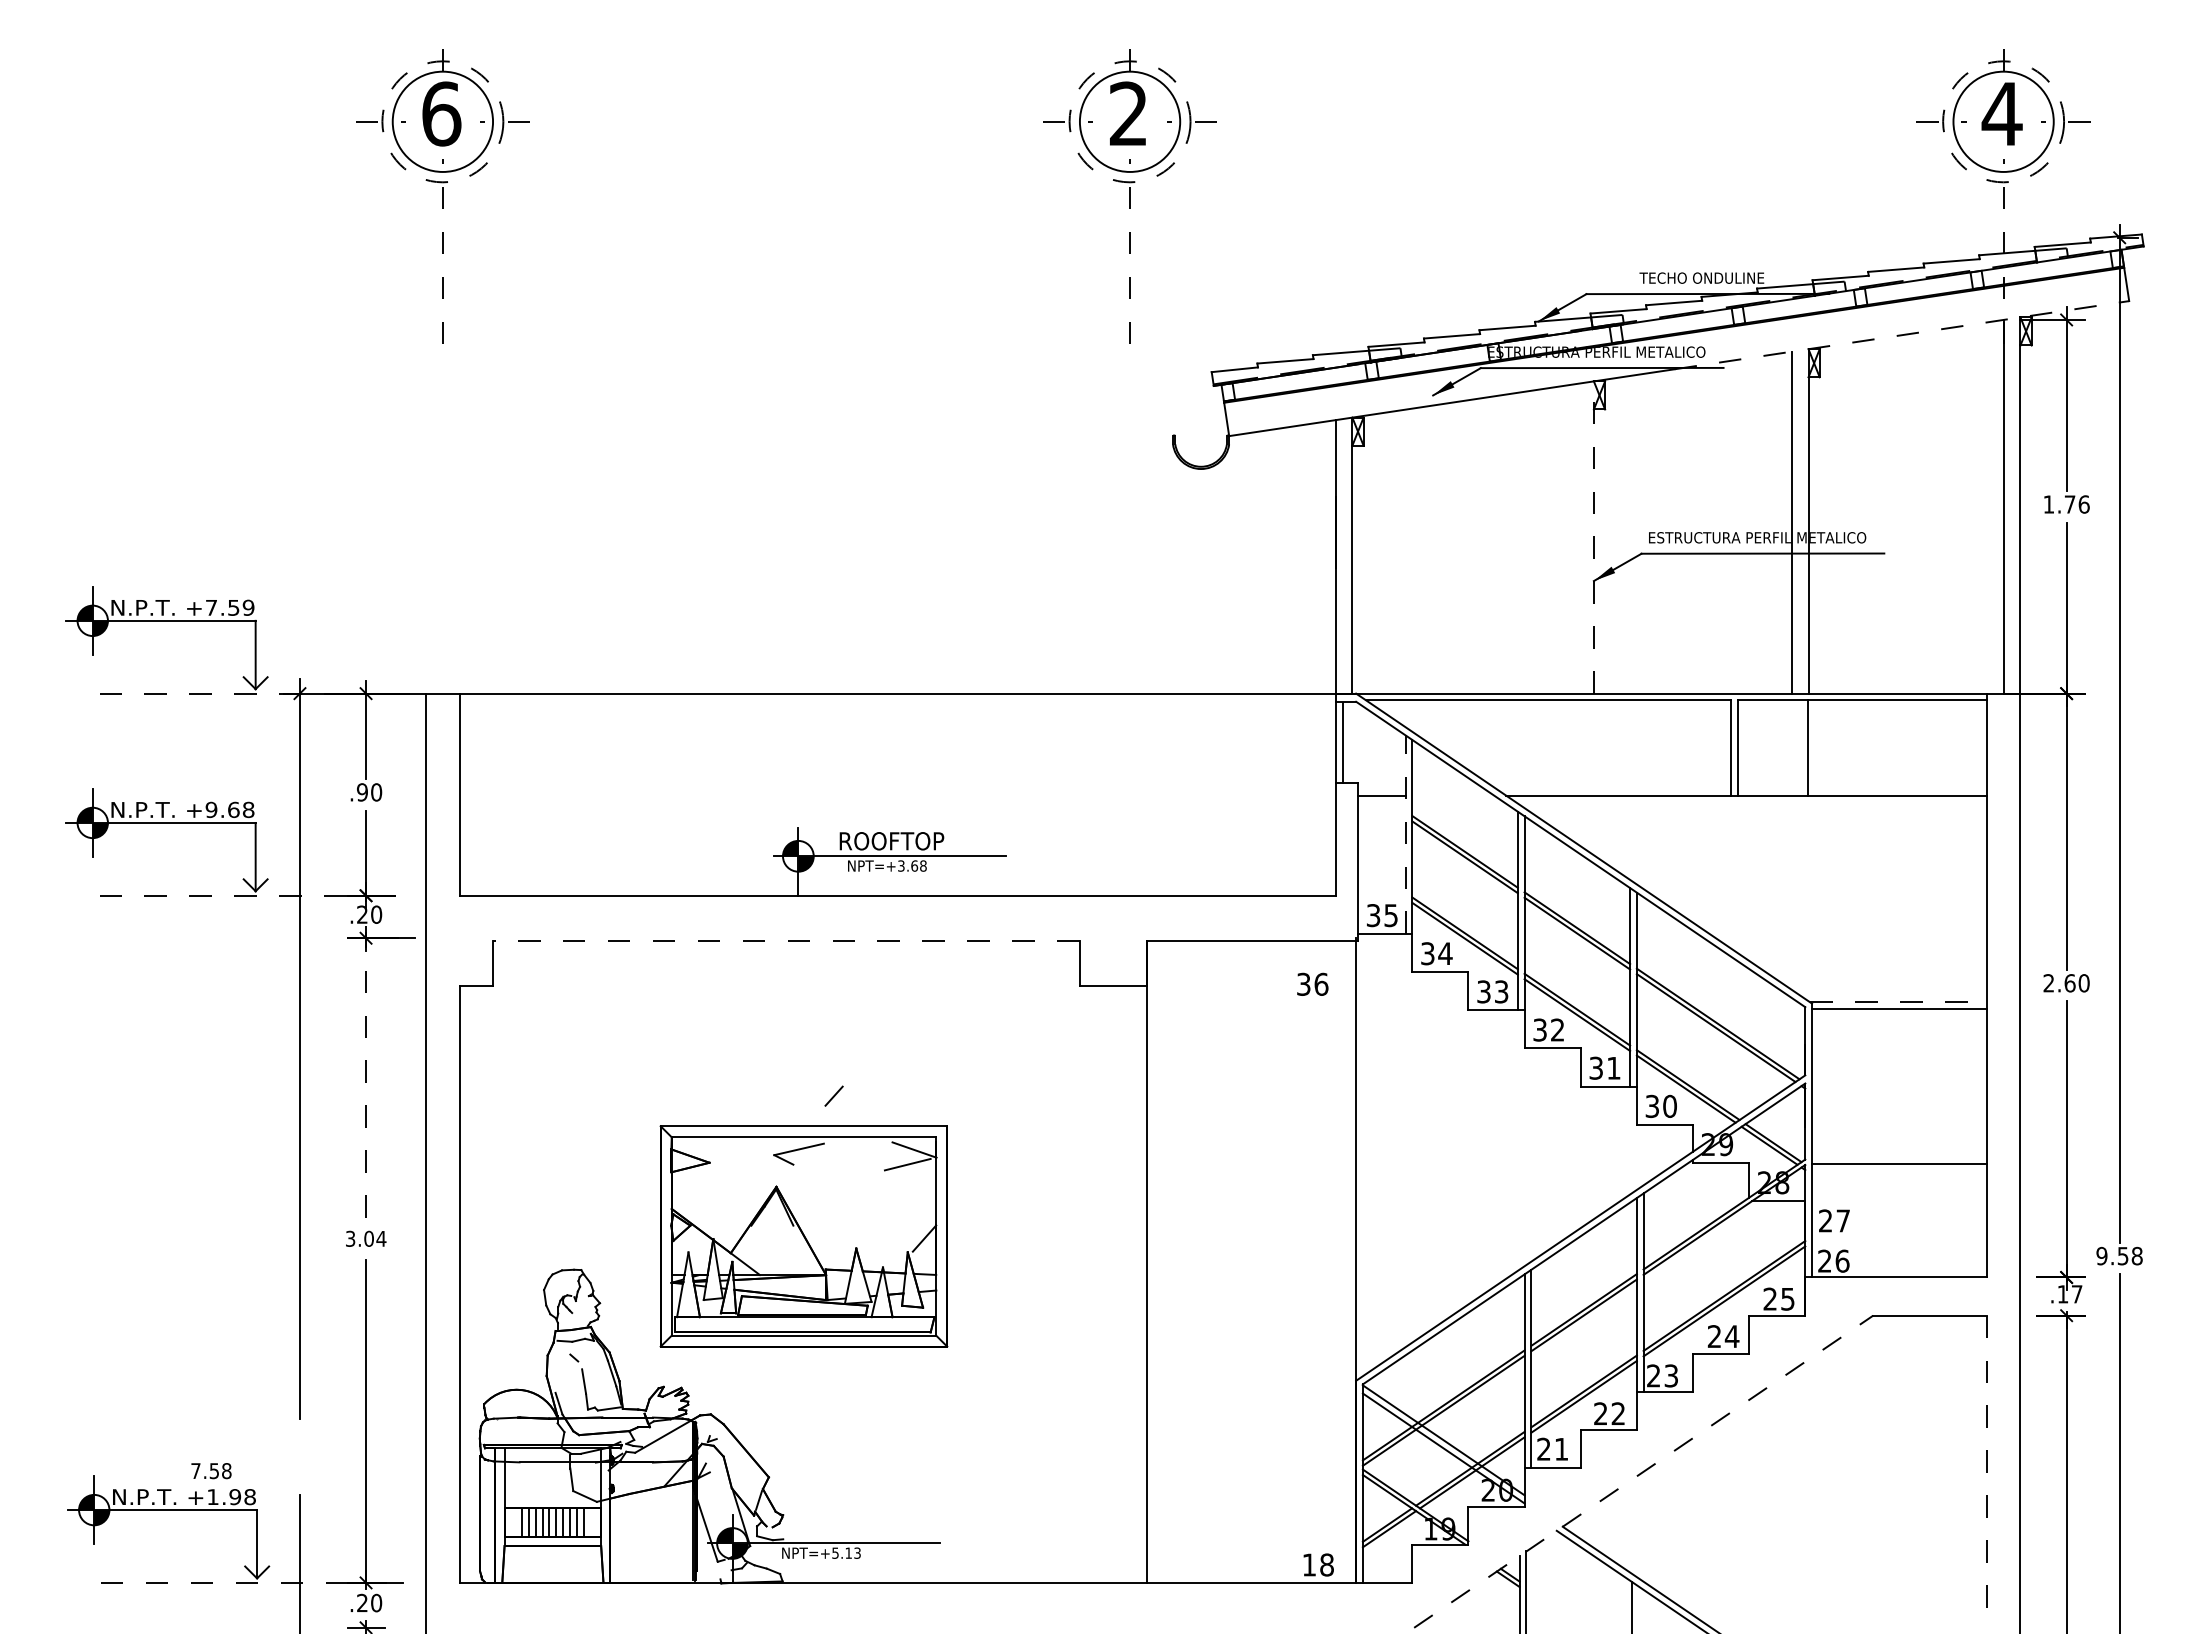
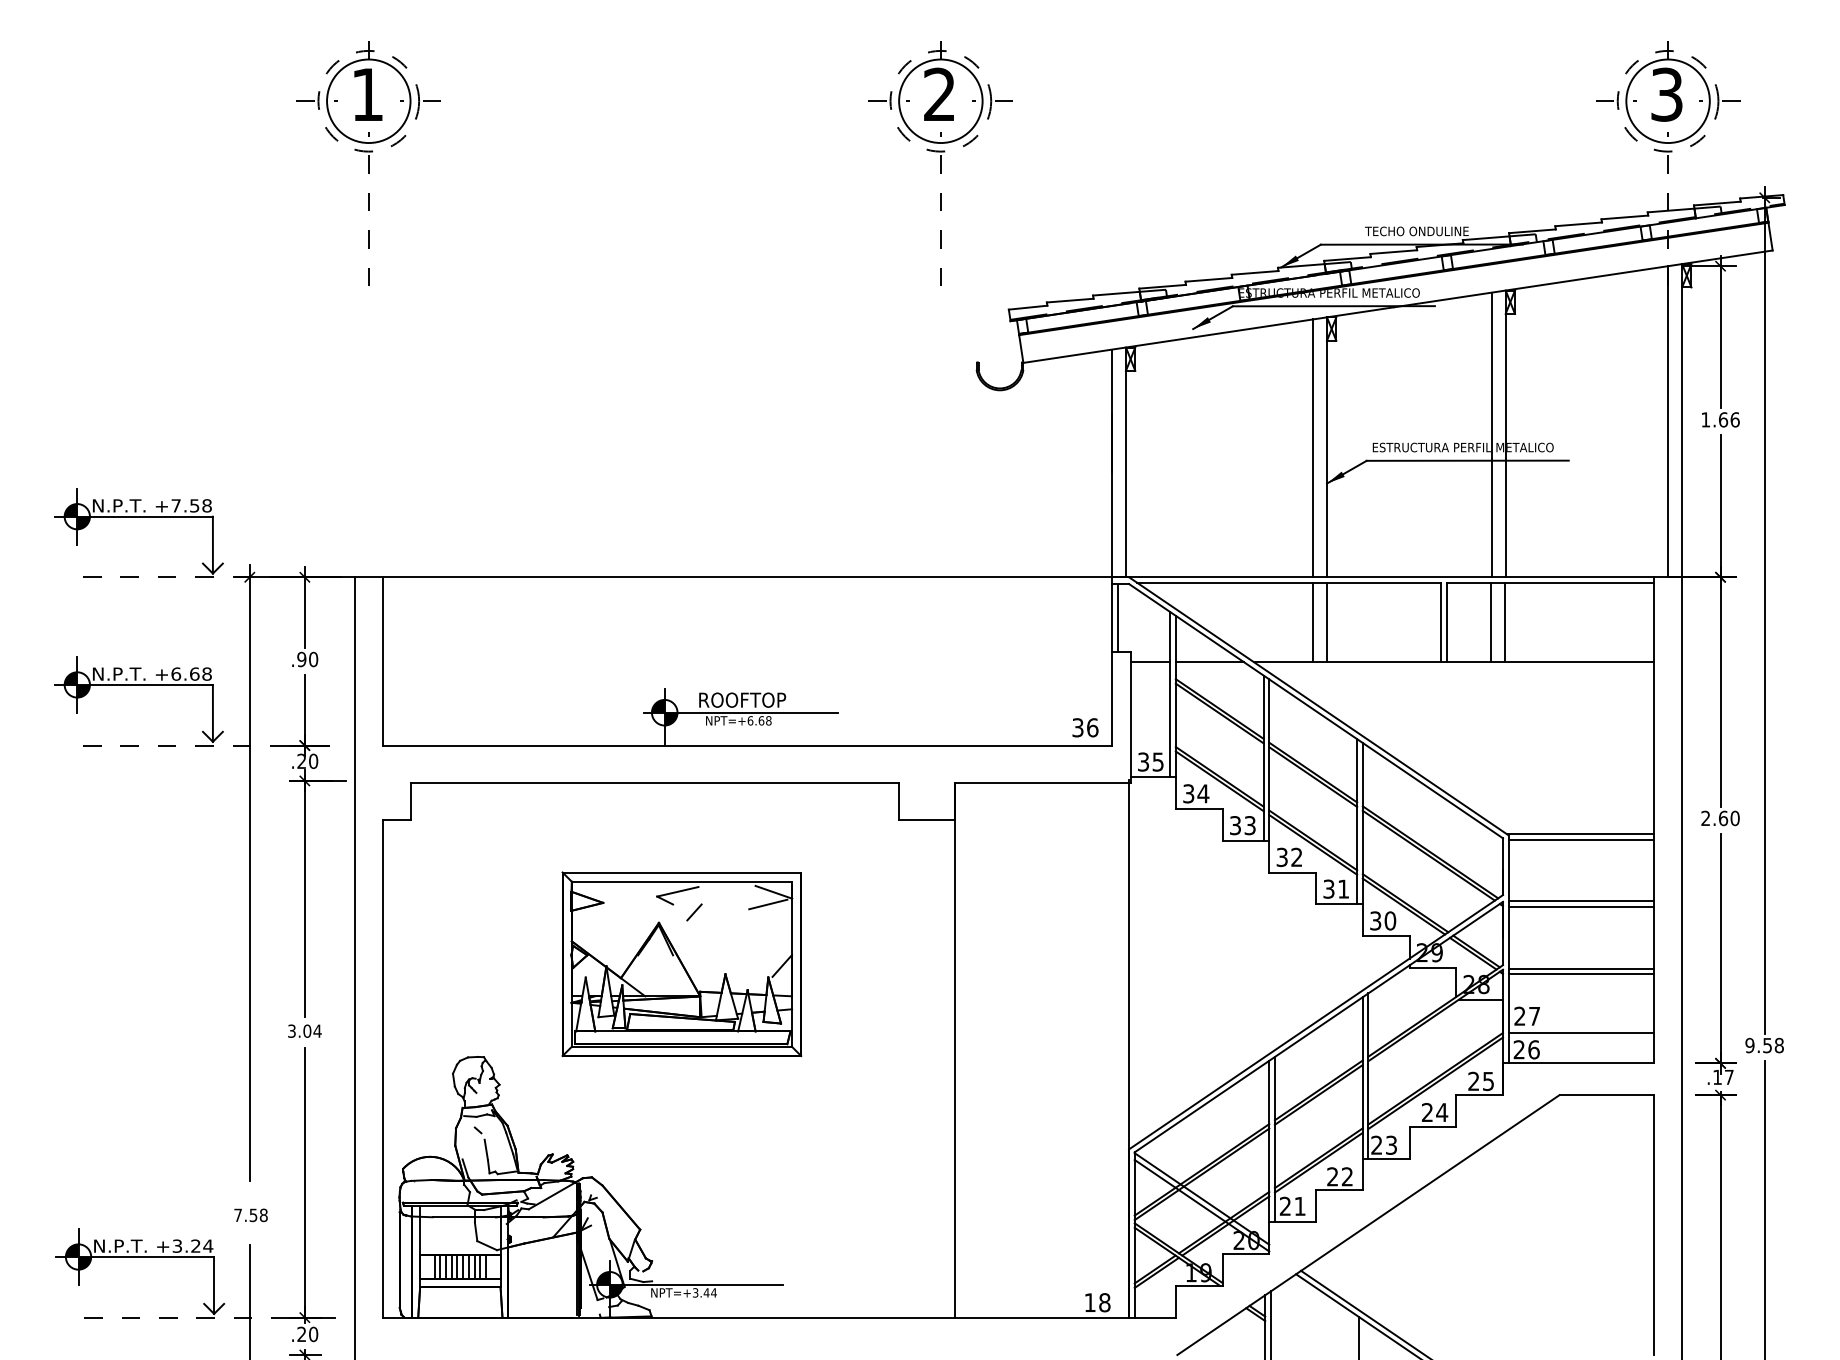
text: (441, 113) -> (367, 94), 6 -> 1
text: (2001, 113) -> (1666, 94), 4 -> 3
line: (1901, 335) -> (1583, 279), dashed -> solid
text: (2069, 504) -> (1722, 419), 1.76 -> 1.66
line: (1593, 537) -> (1326, 447), dashed -> solid
line: (1577, 538) -> (1313, 448), added
text: (248, 607) -> (206, 505), +7.59 -> +7.58
line: (1576, 747) -> (1312, 622), added
line: (1593, 747) -> (1326, 622), added
line: (1791, 747) -> (1491, 622), added
line: (1453, 795) -> (1210, 662), added
text: (211, 809) -> (176, 673), +9.68 -> +6.68
line: (1405, 834) -> (1170, 694), dashed -> solid
text: (901, 865) -> (750, 720), NPT=+3.68 -> NPT=+6.68
line: (785, 940) -> (654, 782), dashed -> solid
text: (1312, 983) -> (1085, 727), moved
line: (1899, 1002) -> (1581, 834), dashed -> solid
line: (366, 1074) -> (305, 894), dashed -> solid
line: (1899, 1082) -> (1581, 901), added
line: (1899, 1089) -> (1581, 906), added
line: (1899, 1170) -> (1581, 974), added
part: (803, 1236) -> (681, 964), moved
line: (1899, 1241) -> (1581, 1033), added
text: (211, 1471) -> (251, 1215), moved
line: (1643, 1471) -> (1368, 1224), dashed -> solid
line: (1986, 1472) -> (1653, 1225), dashed -> solid
text: (231, 1497) -> (192, 1246), +1.98 -> +3.24
text: (846, 1552) -> (704, 1292), NPT=+5.13 -> NPT=+3.44

